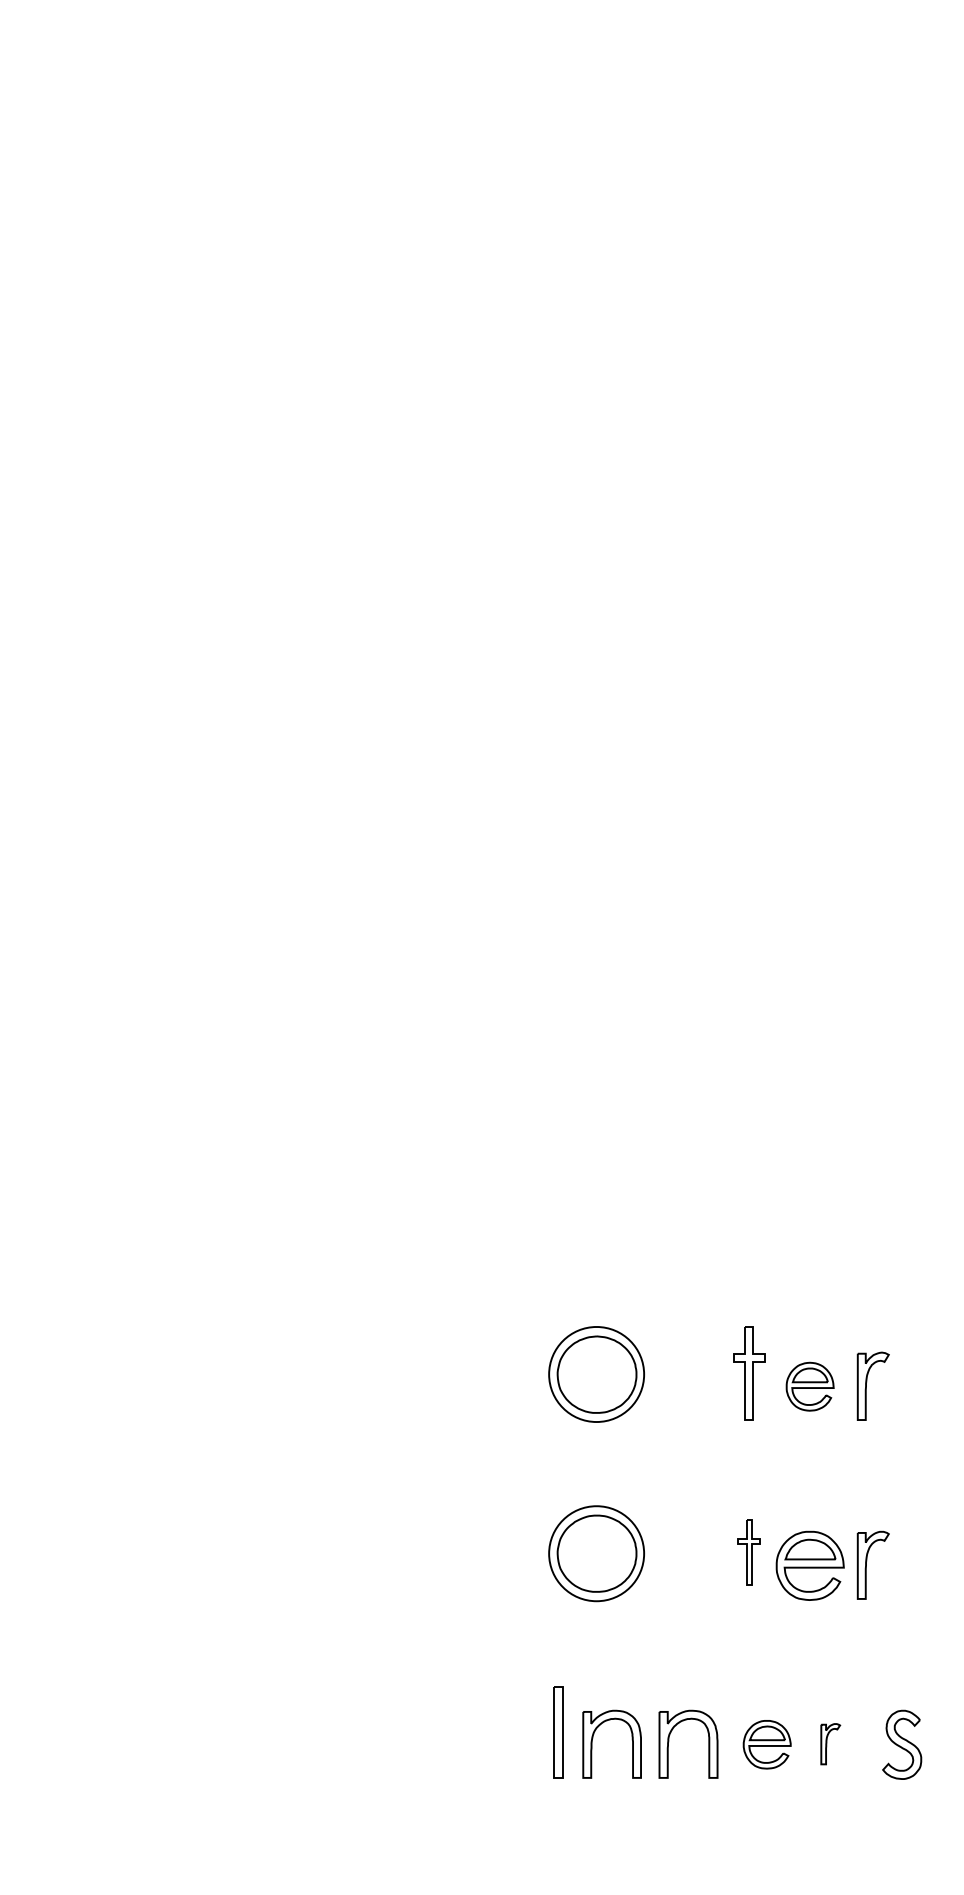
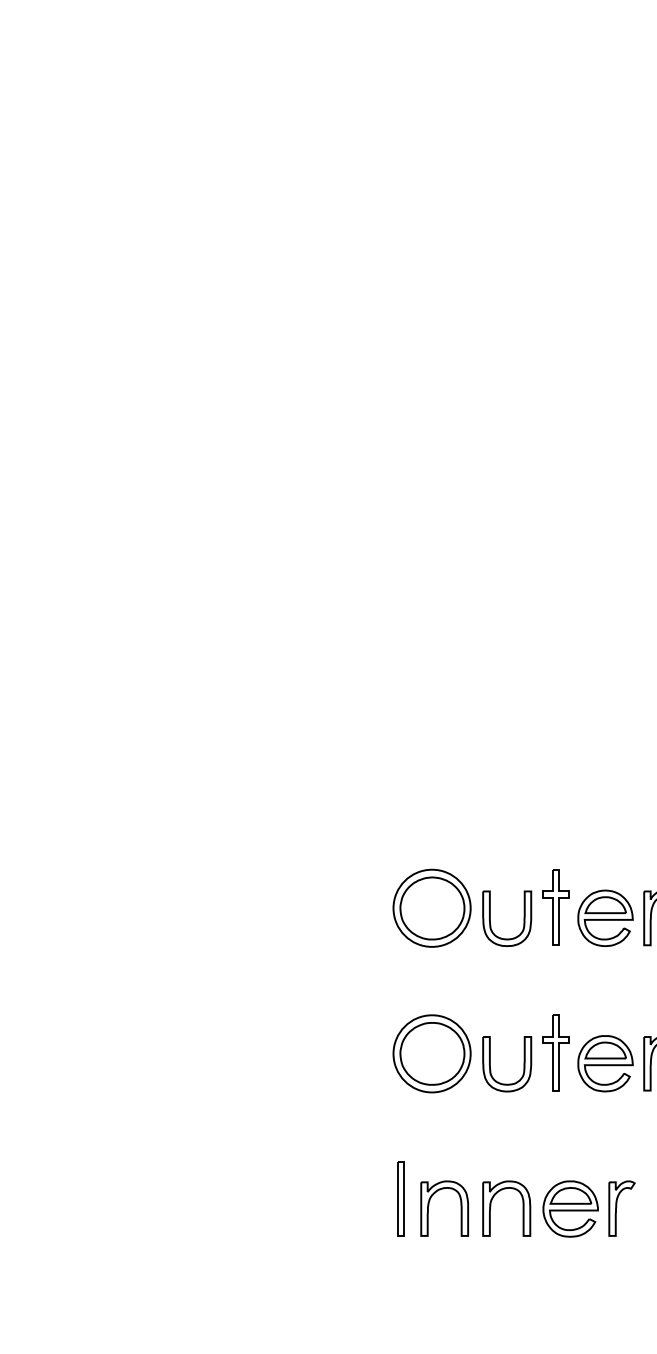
part: (668, 1386) -> (490, 918), added
part: (809, 1386) -> (604, 918), size x1.43
part: (749, 1552) -> (556, 1052), size x1.43
part: (668, 1566) -> (490, 1064), added
part: (830, 1743) -> (622, 1207), size x1.67
part: (766, 1744) -> (570, 1208), size x1.43

